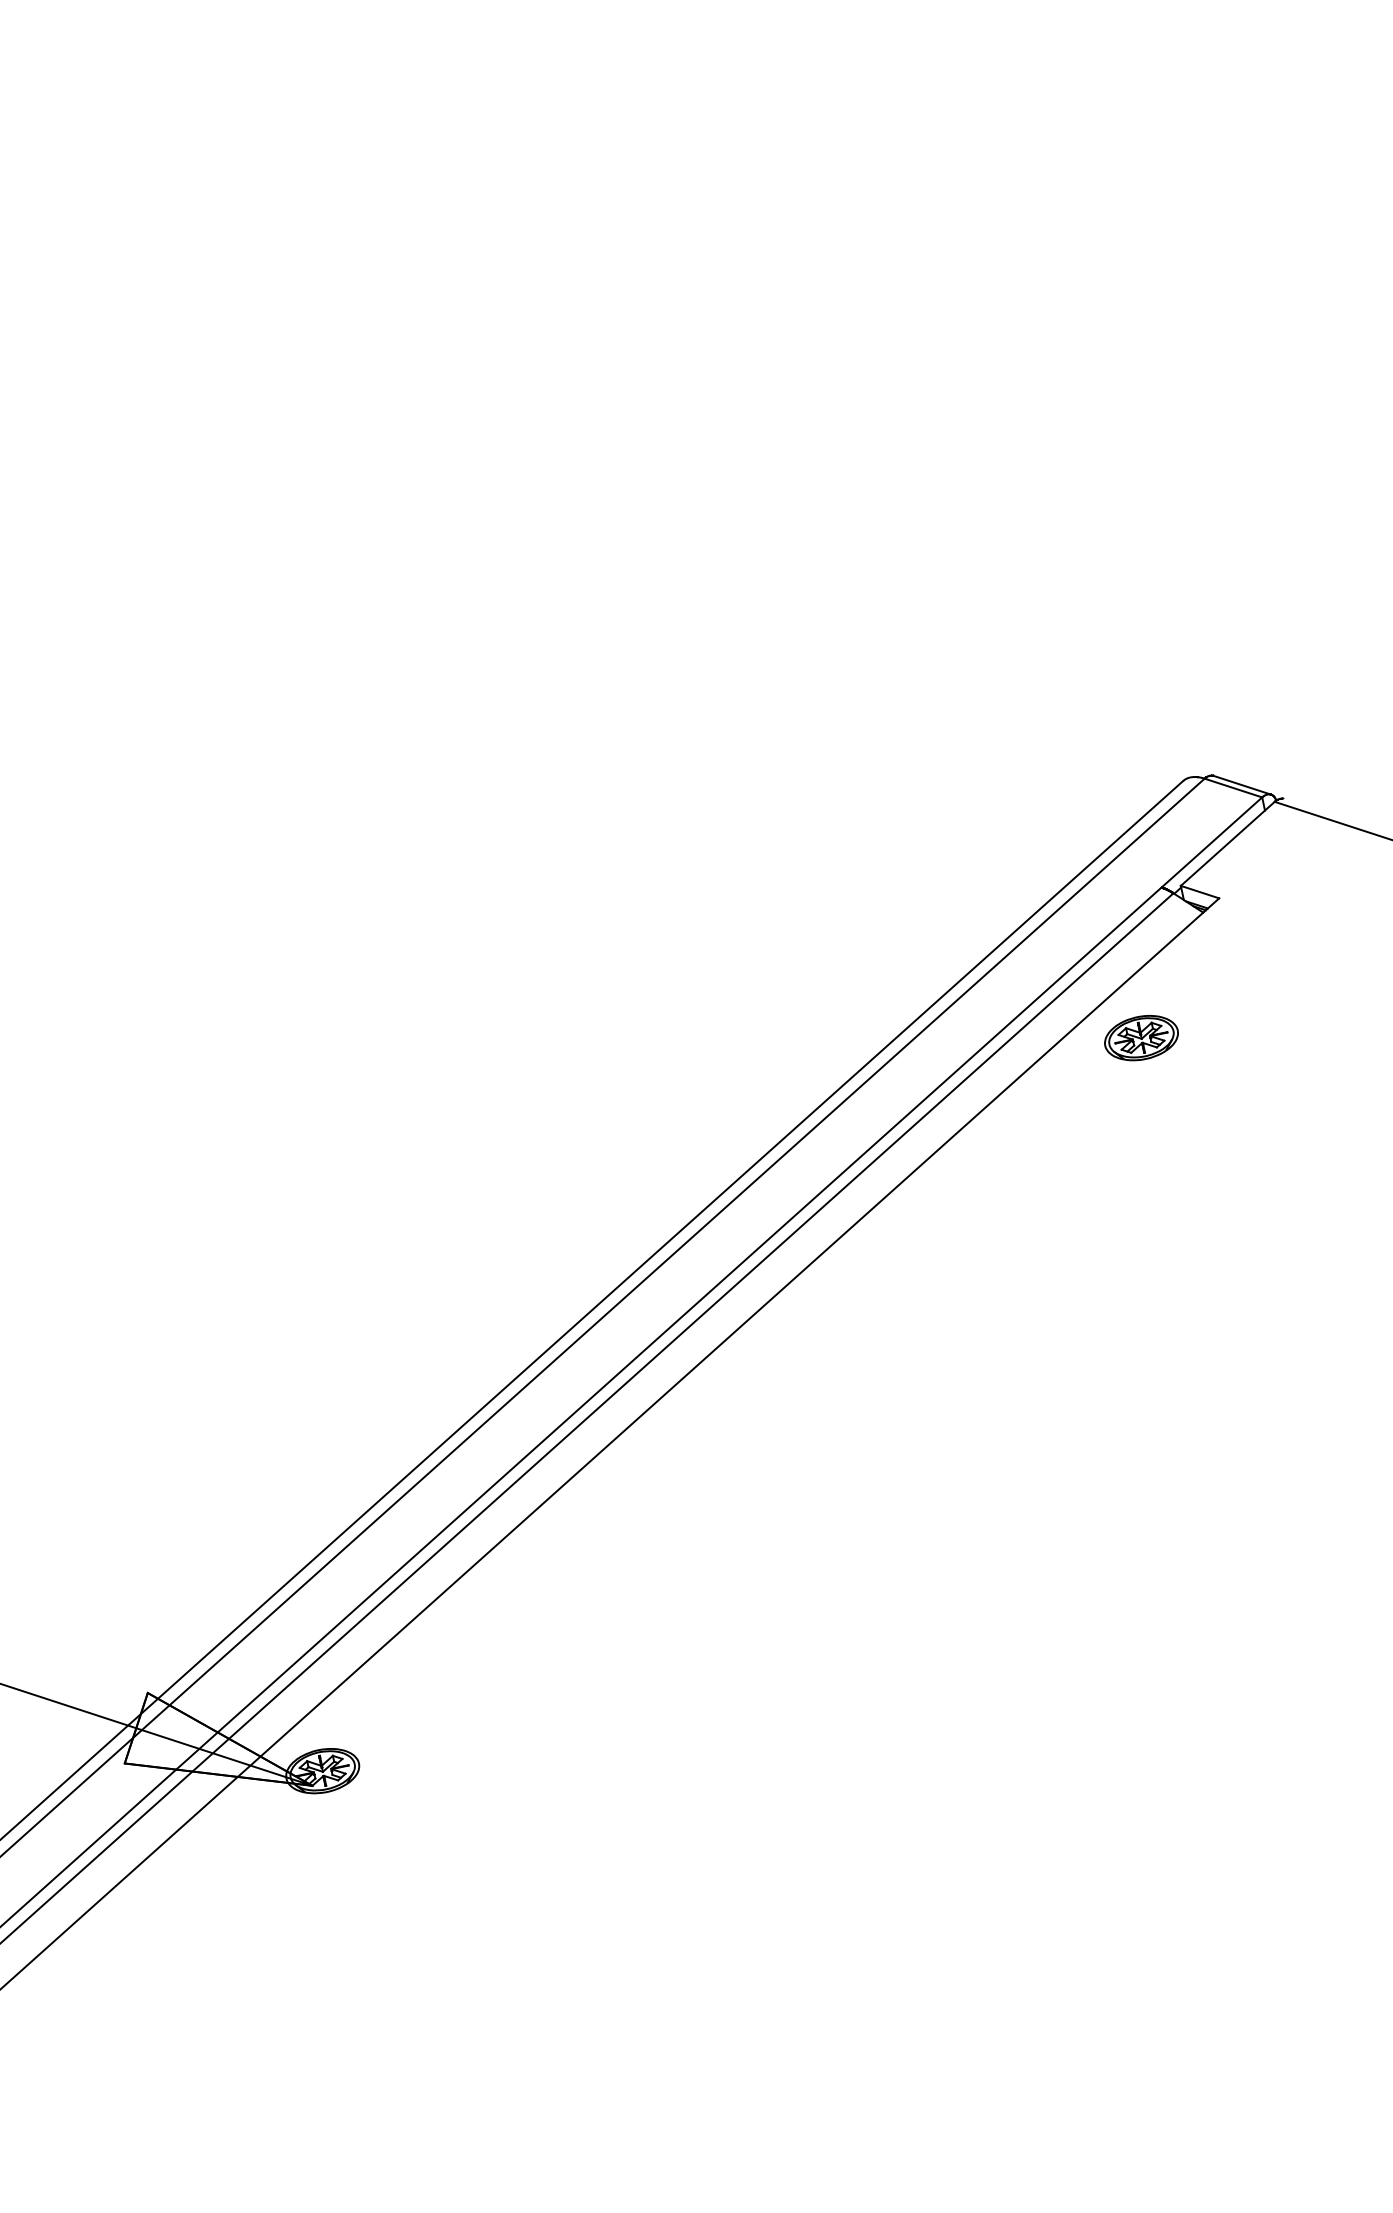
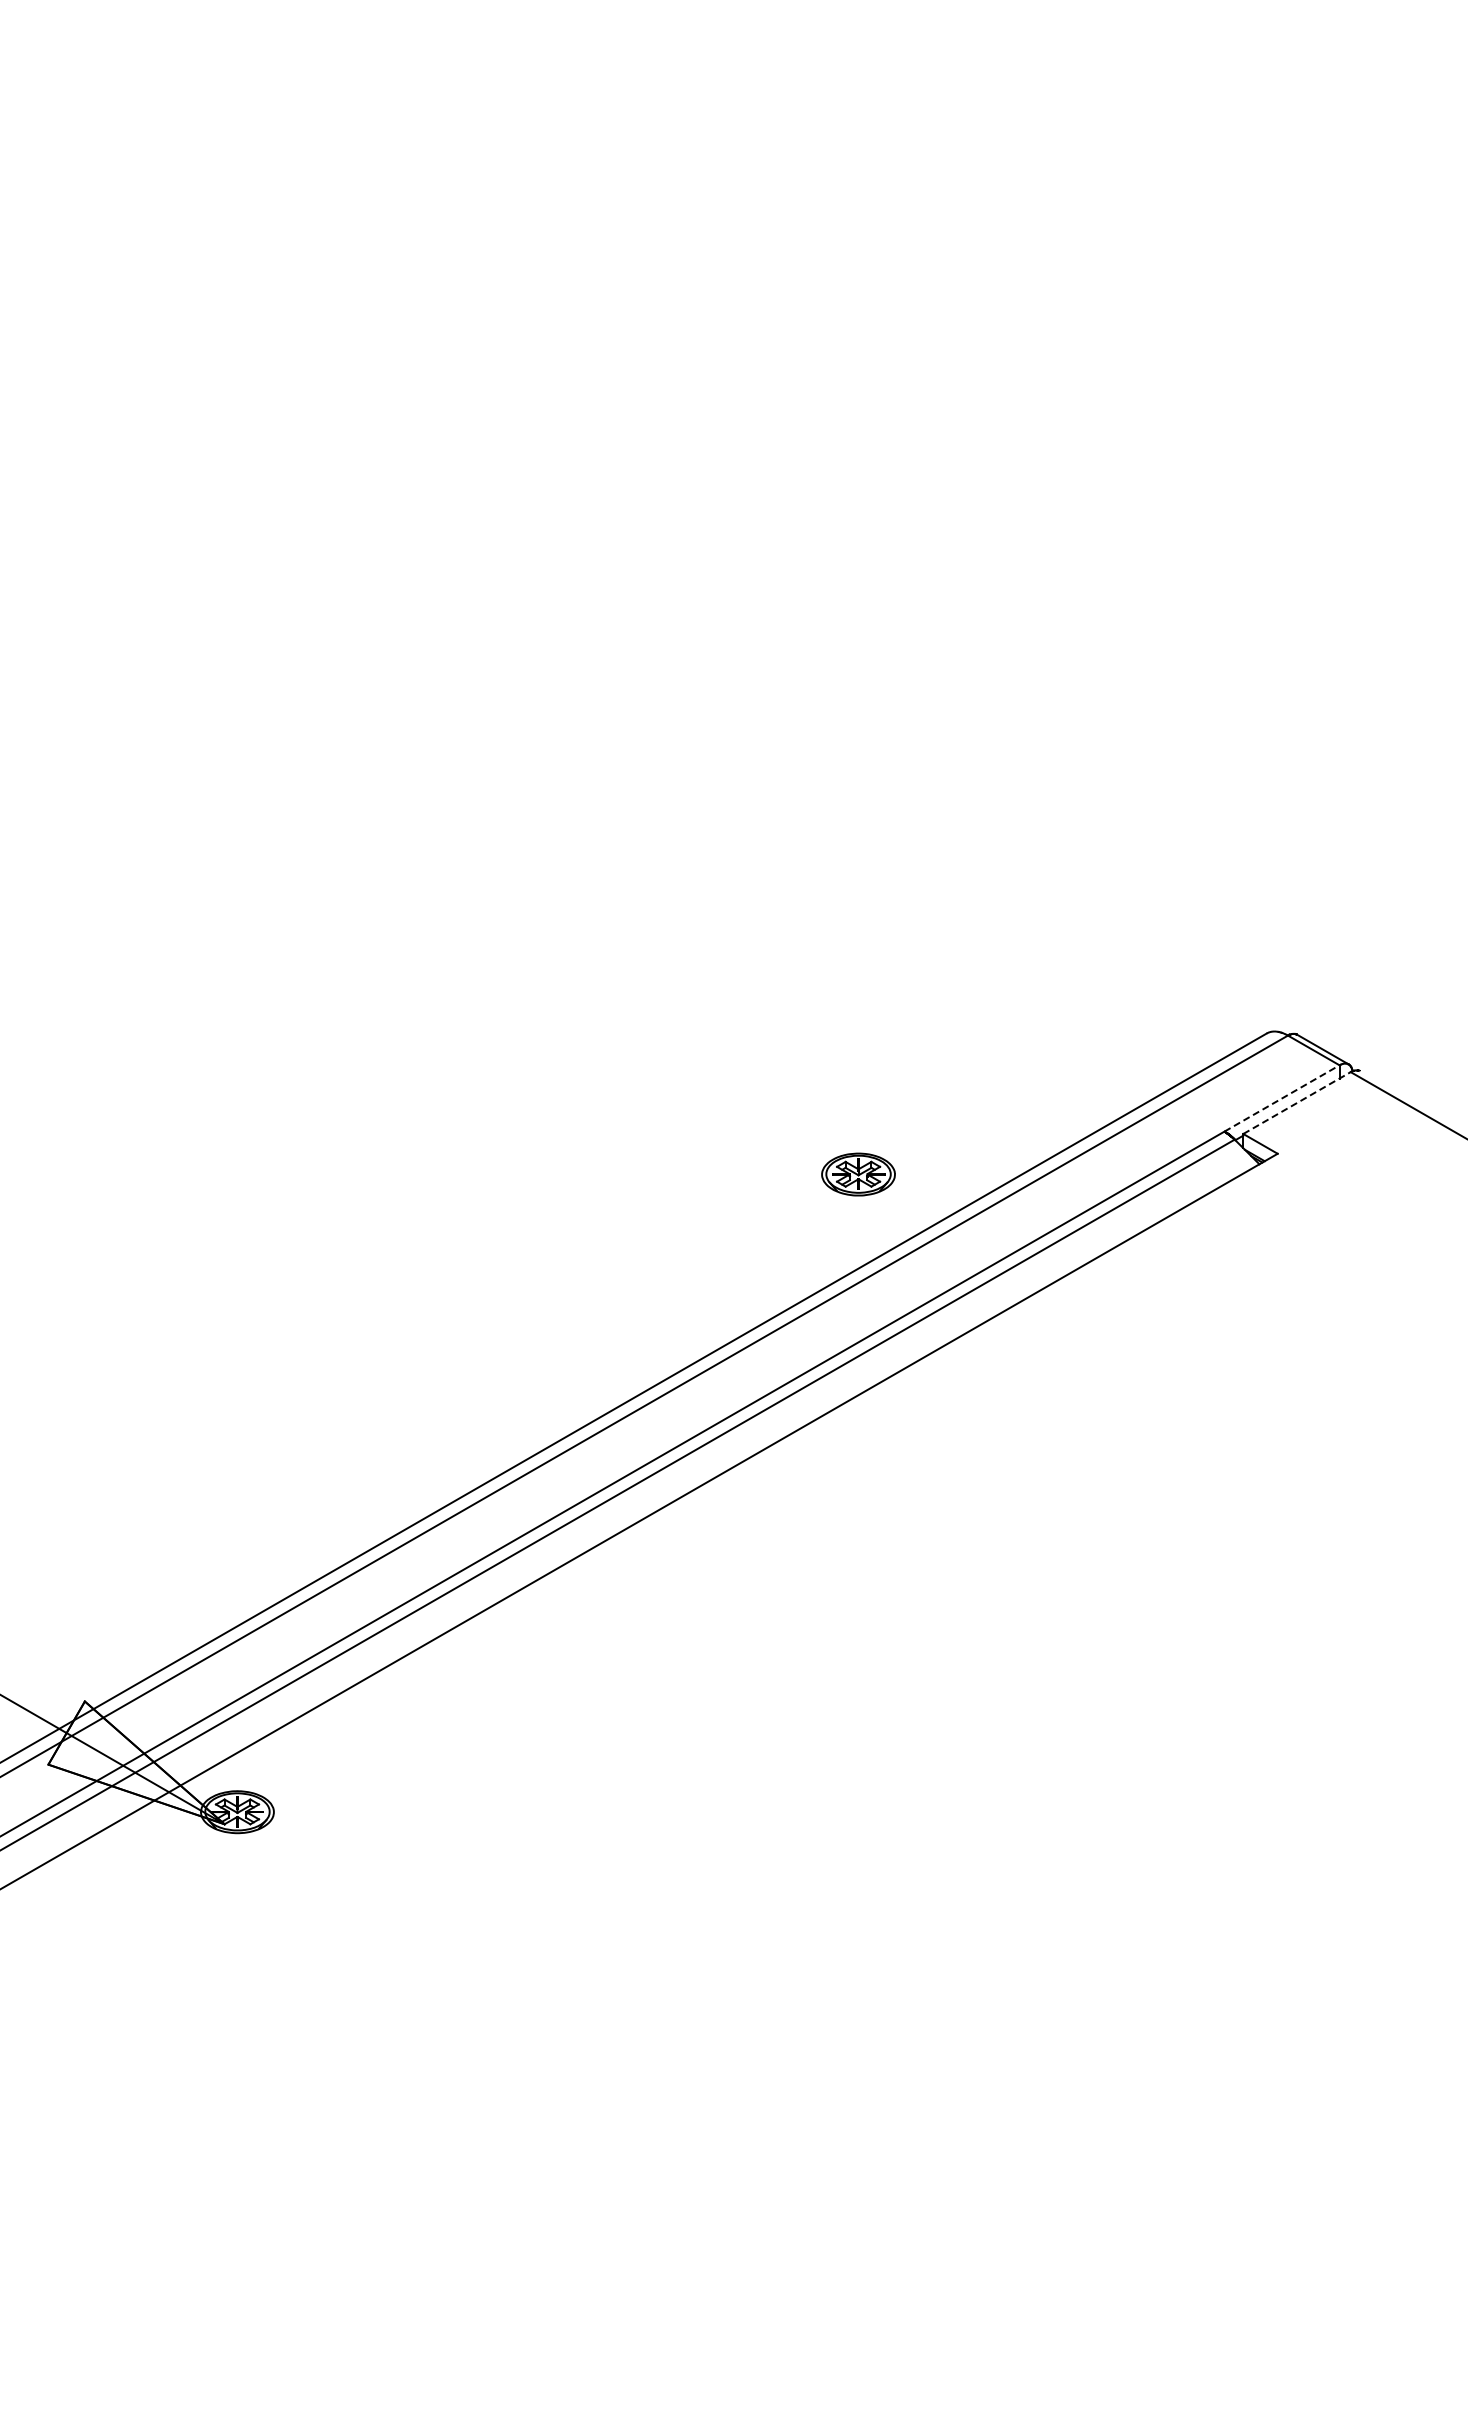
line: (1212, 842) -> (1282, 1098), solid -> dashed
line: (1228, 844) -> (1297, 1103), solid -> dashed
part: (1141, 1038) -> (858, 1174), moved

